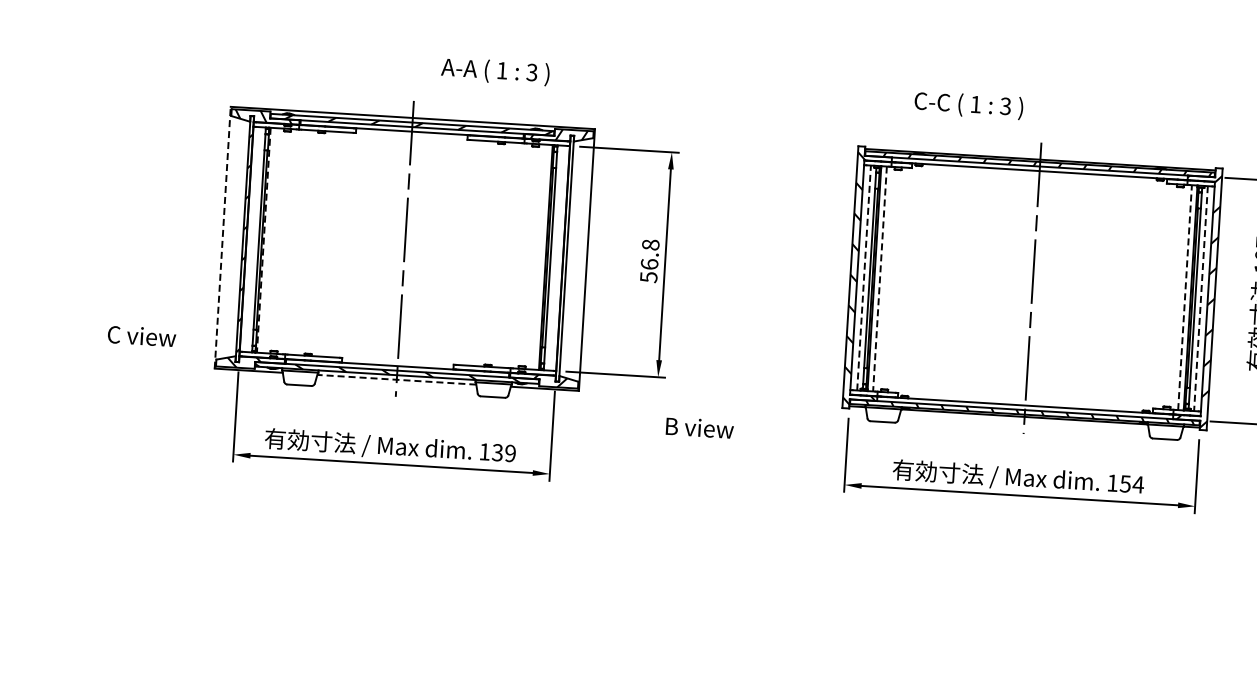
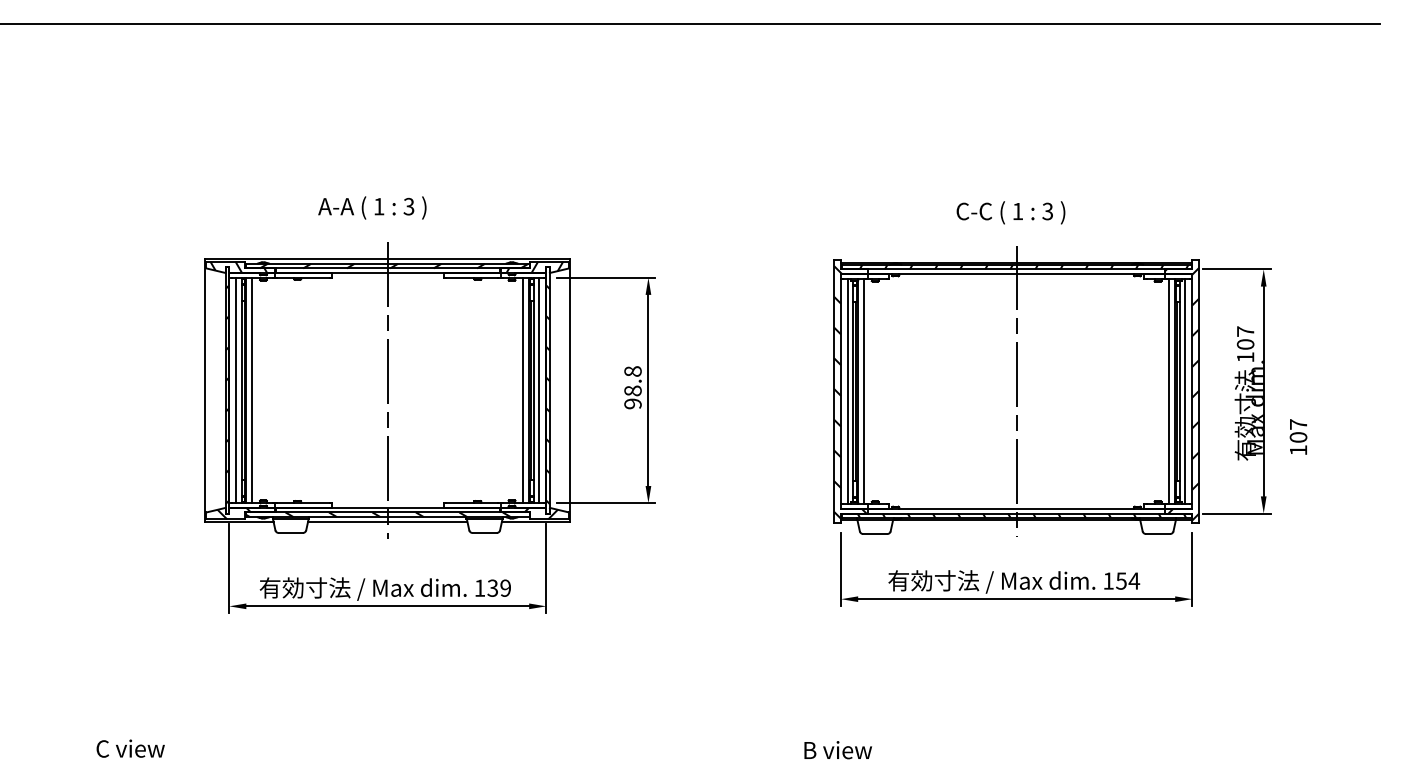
text: (495, 71) -> (372, 207), moved
text: (968, 105) -> (1010, 212), moved
line: (222, 236) -> (205, 389), dashed -> solid
line: (253, 239) -> (236, 390), added
line: (263, 240) -> (246, 390), dashed -> solid
line: (269, 240) -> (252, 390), added
line: (540, 257) -> (523, 390), added
line: (556, 258) -> (539, 390), added
hatch: (564, 262) -> (547, 394), added
text: (648, 270) -> (632, 397), 56.8 -> 98.8
line: (863, 278) -> (847, 391), dashed -> solid
line: (879, 278) -> (863, 391), dashed -> solid
line: (1185, 297) -> (1169, 391), dashed -> solid
line: (1201, 298) -> (1185, 391), dashed -> solid
text: (141, 336) -> (130, 748), moved
line: (396, 379) -> (387, 521), dashed -> solid
text: (699, 428) -> (837, 750), moved

